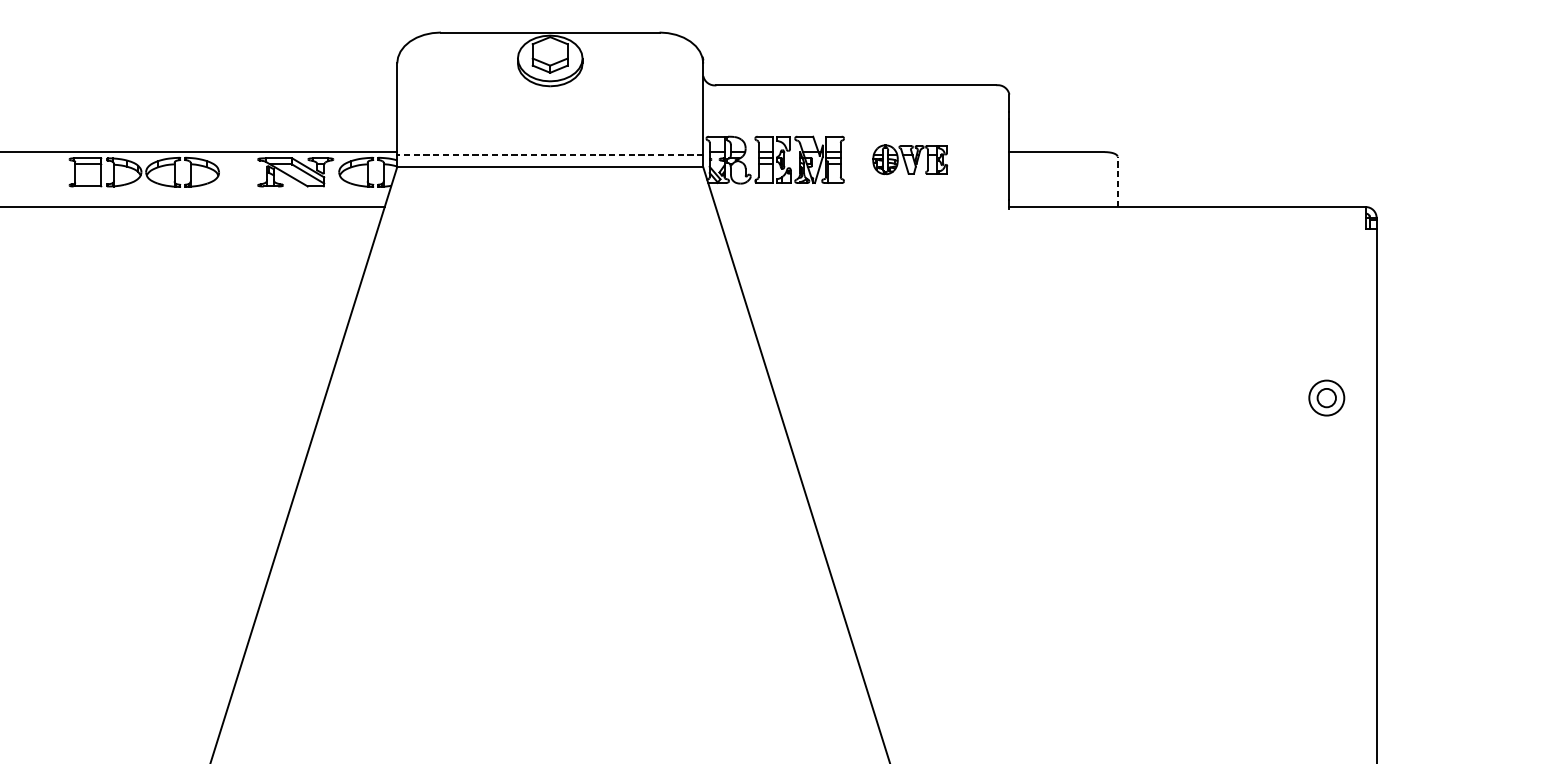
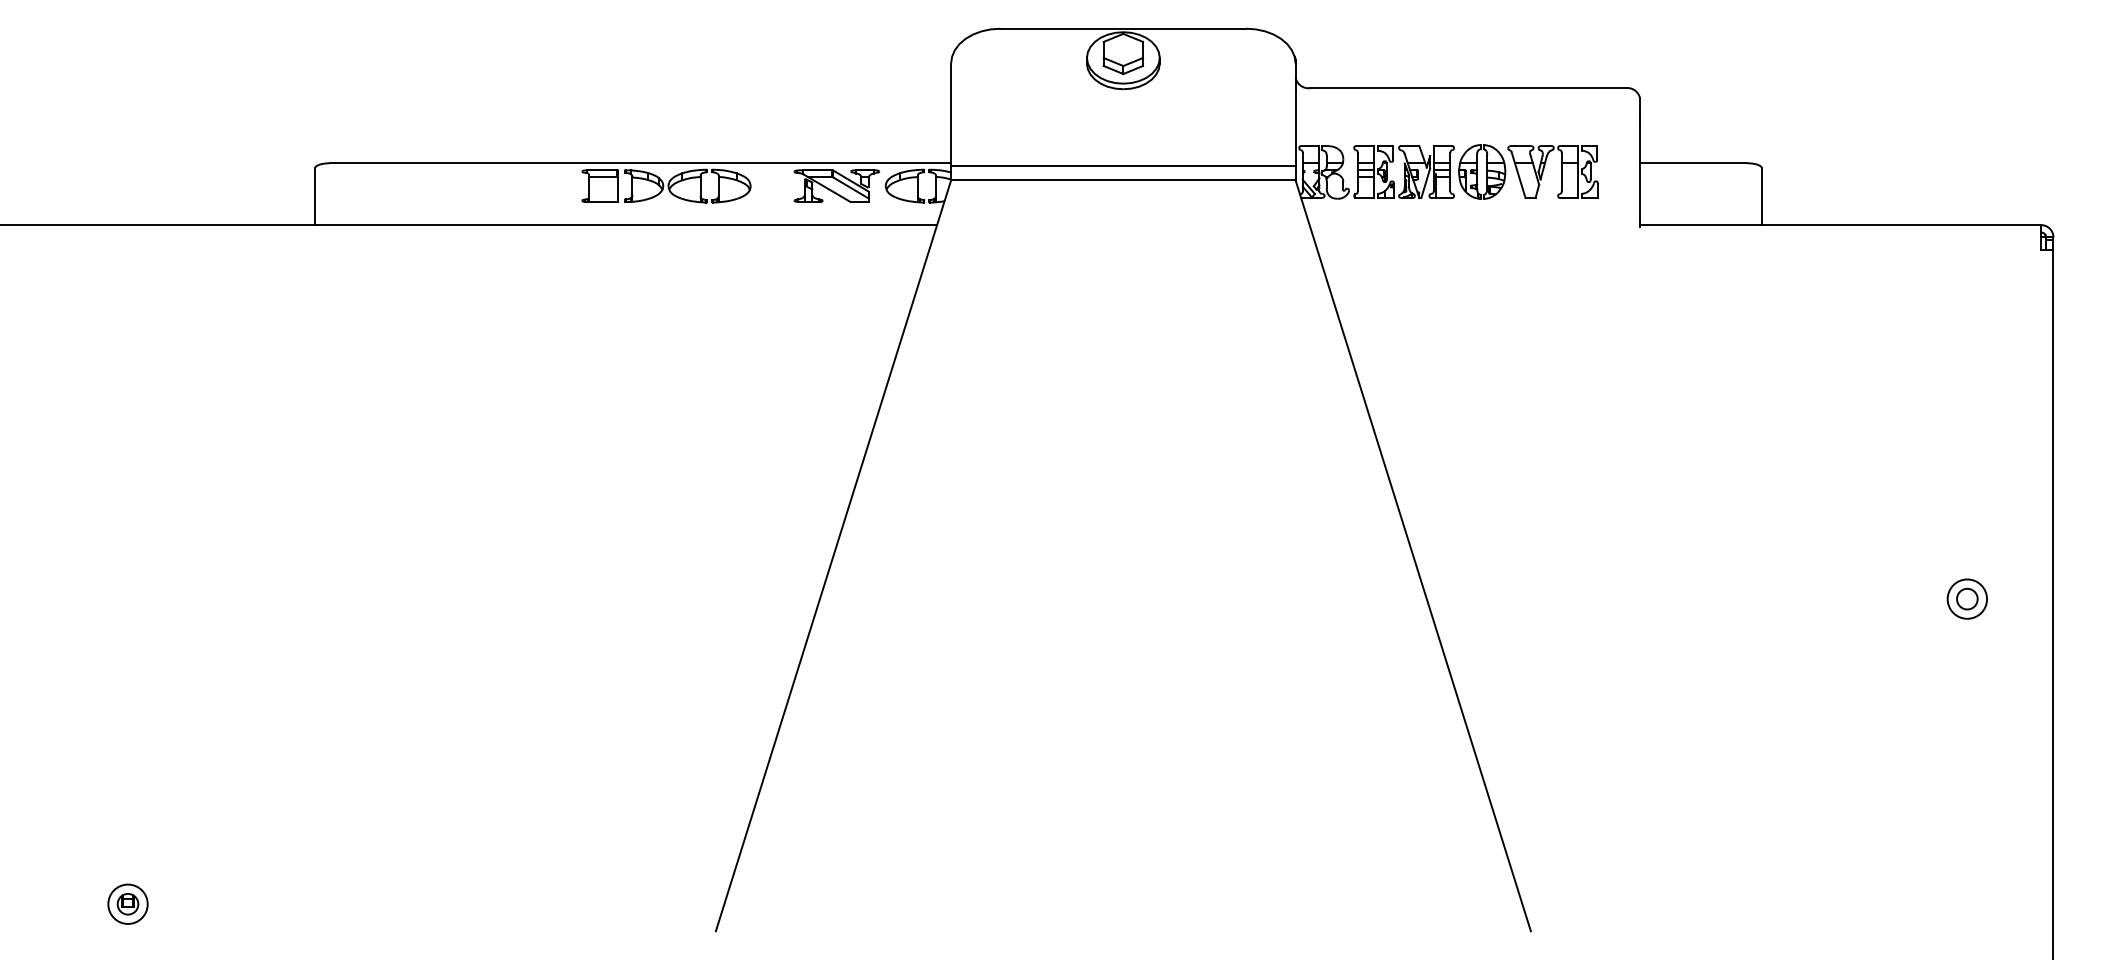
line: (549, 154) -> (1122, 166), dashed -> solid
part: (910, 159) -> (1528, 171), size x1.67
line: (1117, 181) -> (1761, 196), dashed -> solid
part: (1326, 397) -> (1966, 598), moved

